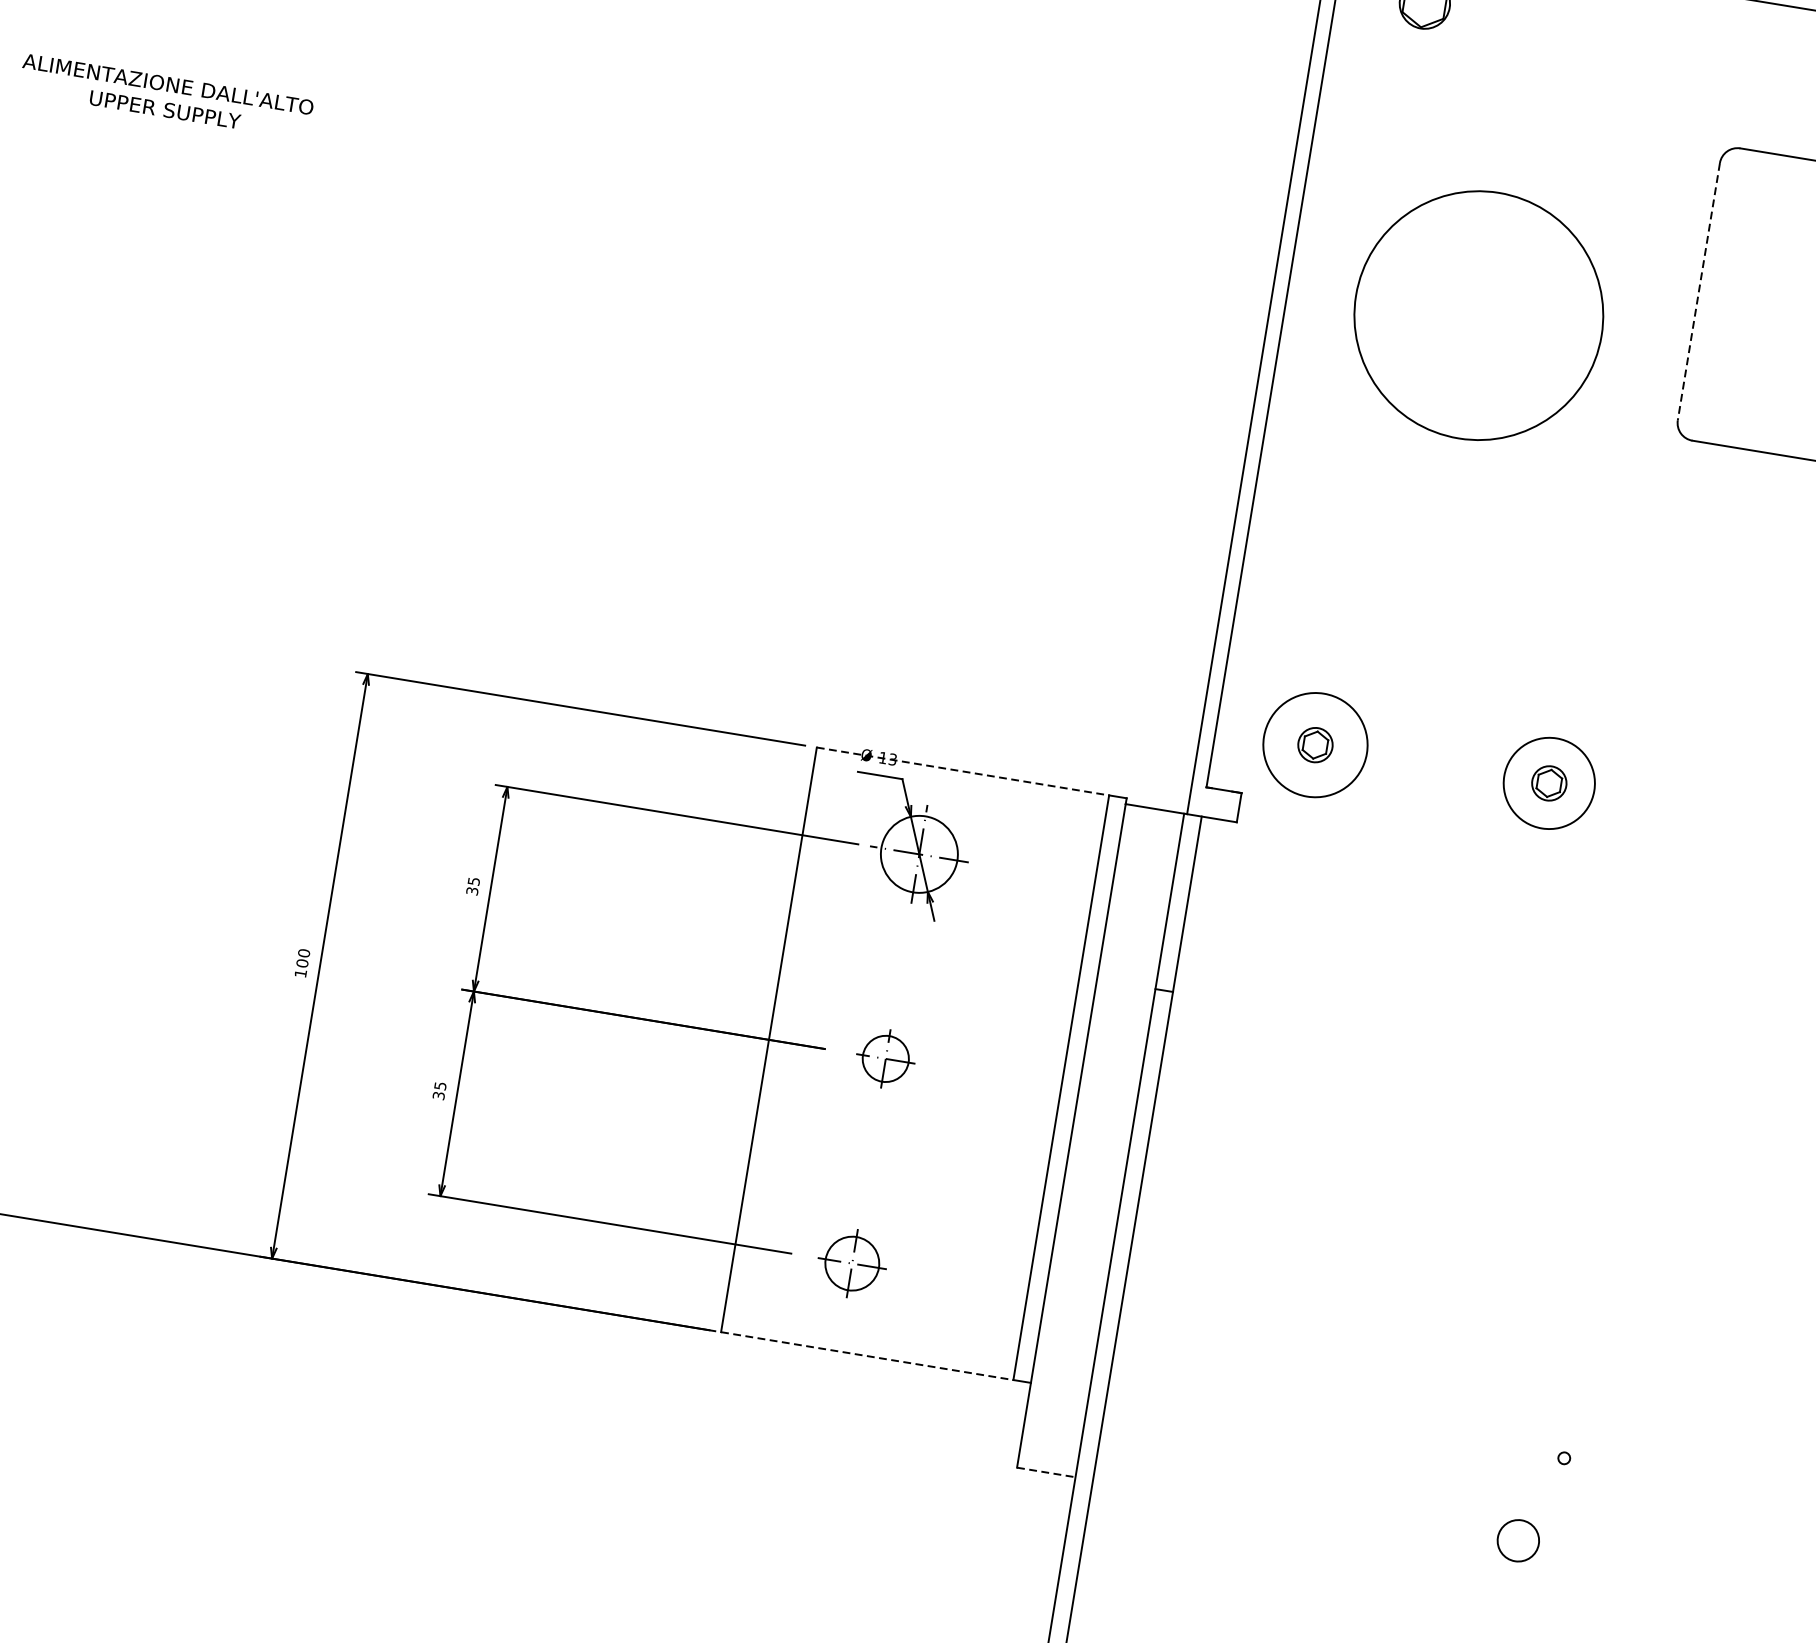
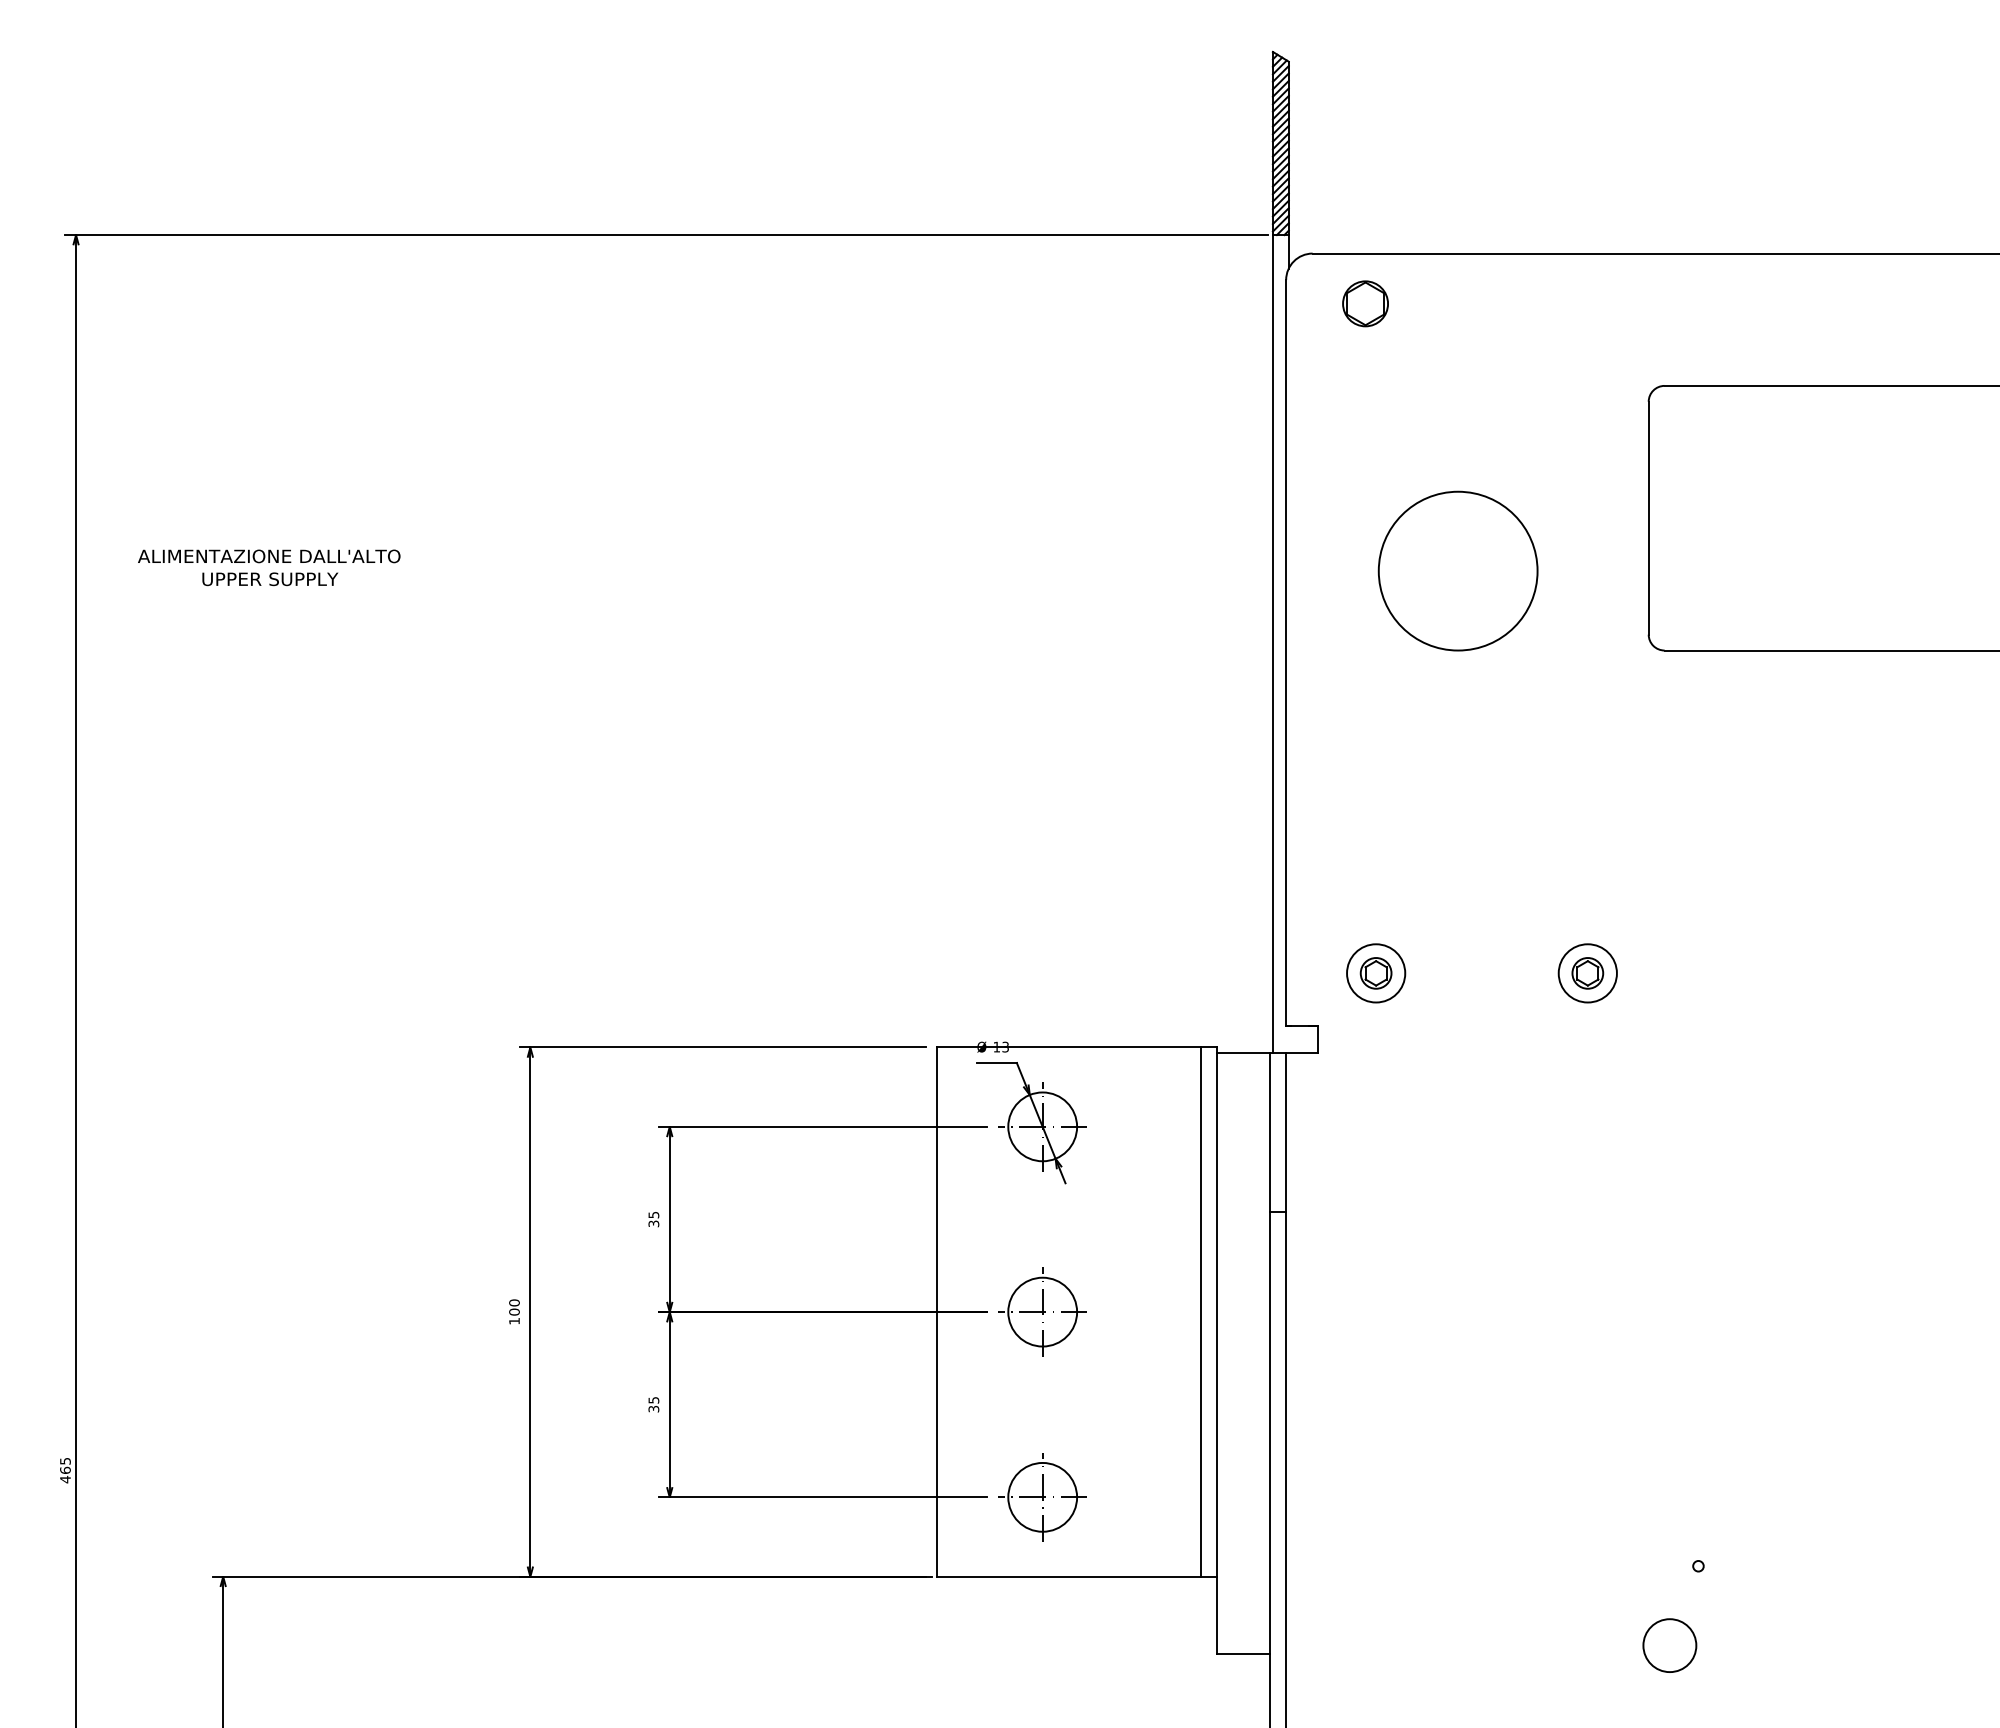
line: (1698, 291) -> (1648, 518), dashed -> solid
circle: (1478, 314) -> (1457, 570), size x0.71
circle: (1315, 745) -> (1376, 973), size x0.62
line: (963, 771) -> (1069, 1047), dashed -> solid
circle: (1548, 783) -> (1587, 973), size x0.71
part: (885, 1058) -> (1042, 1311), size x1.67
part: (852, 1263) -> (1042, 1497), size x1.43
line: (867, 1355) -> (1069, 1576), dashed -> solid
line: (1047, 1472) -> (1244, 1653), dashed -> solid
circle: (1517, 1540) -> (1669, 1645), size x1.43

